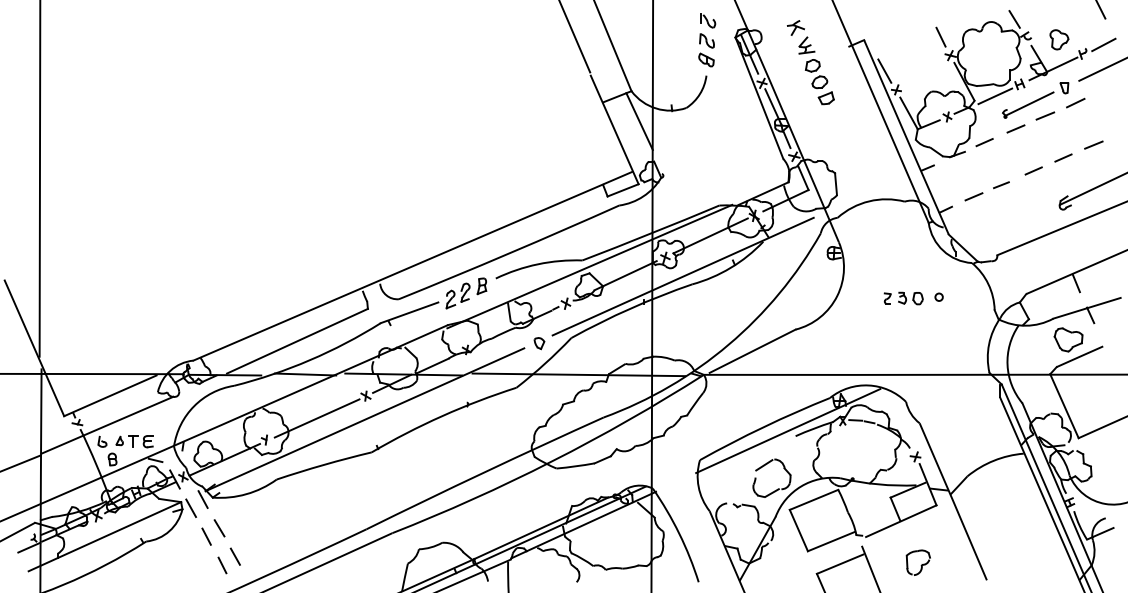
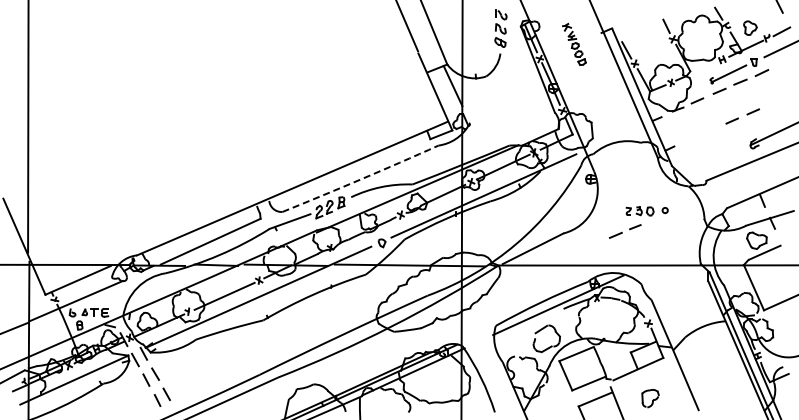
part: (811, 62) -> (574, 44), size x0.7
line: (994, 95) -> (704, 67), removed
line: (1093, 144) -> (774, 102), removed
part: (986, 191) -> (624, 231), moved
arc: (508, 253) -> (360, 179), solid -> dashed

